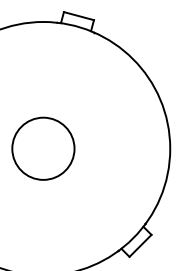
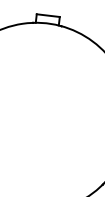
circle: (43, 148) -> (36, 117), removed

